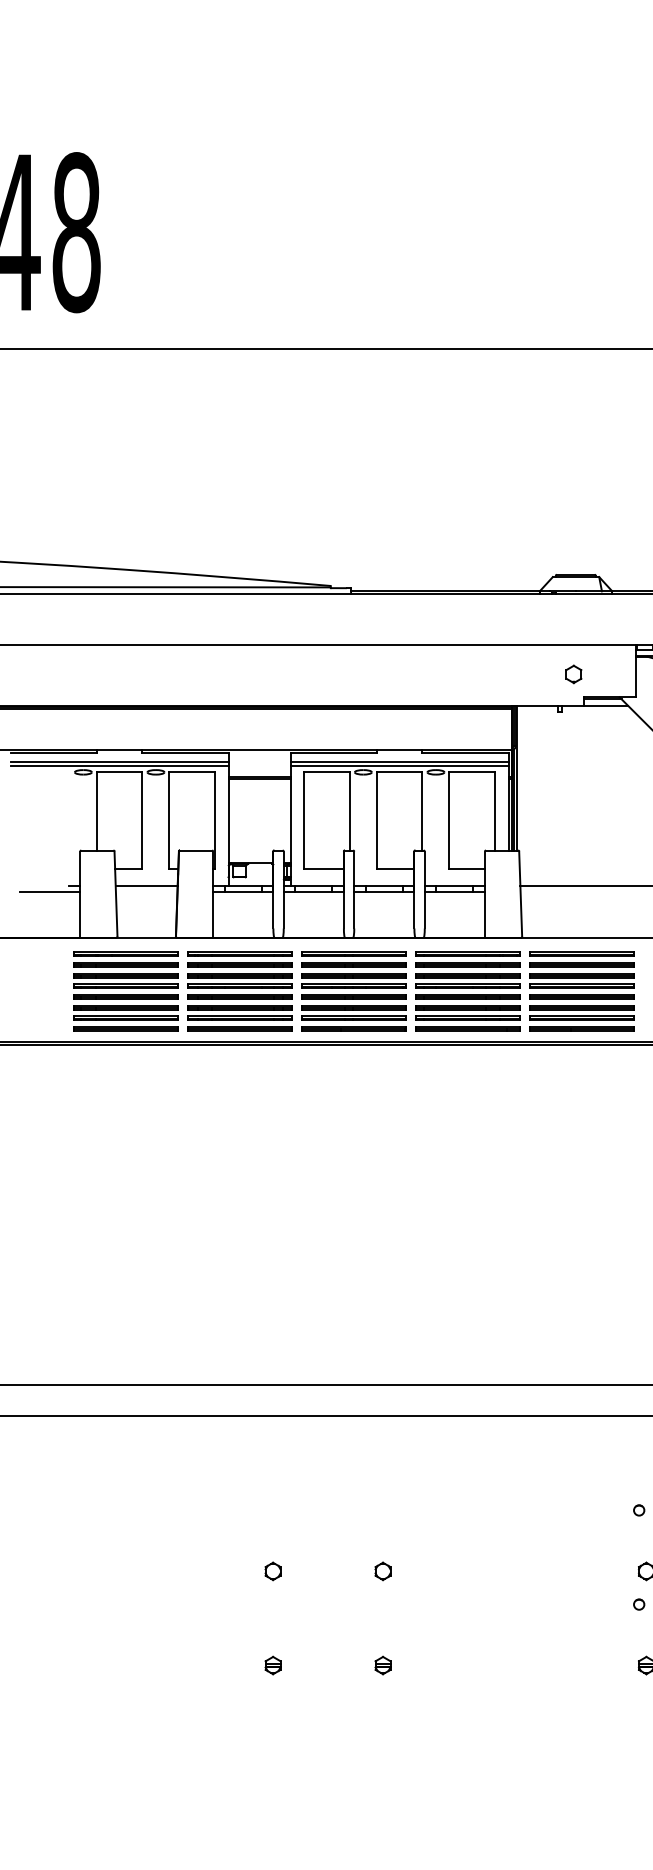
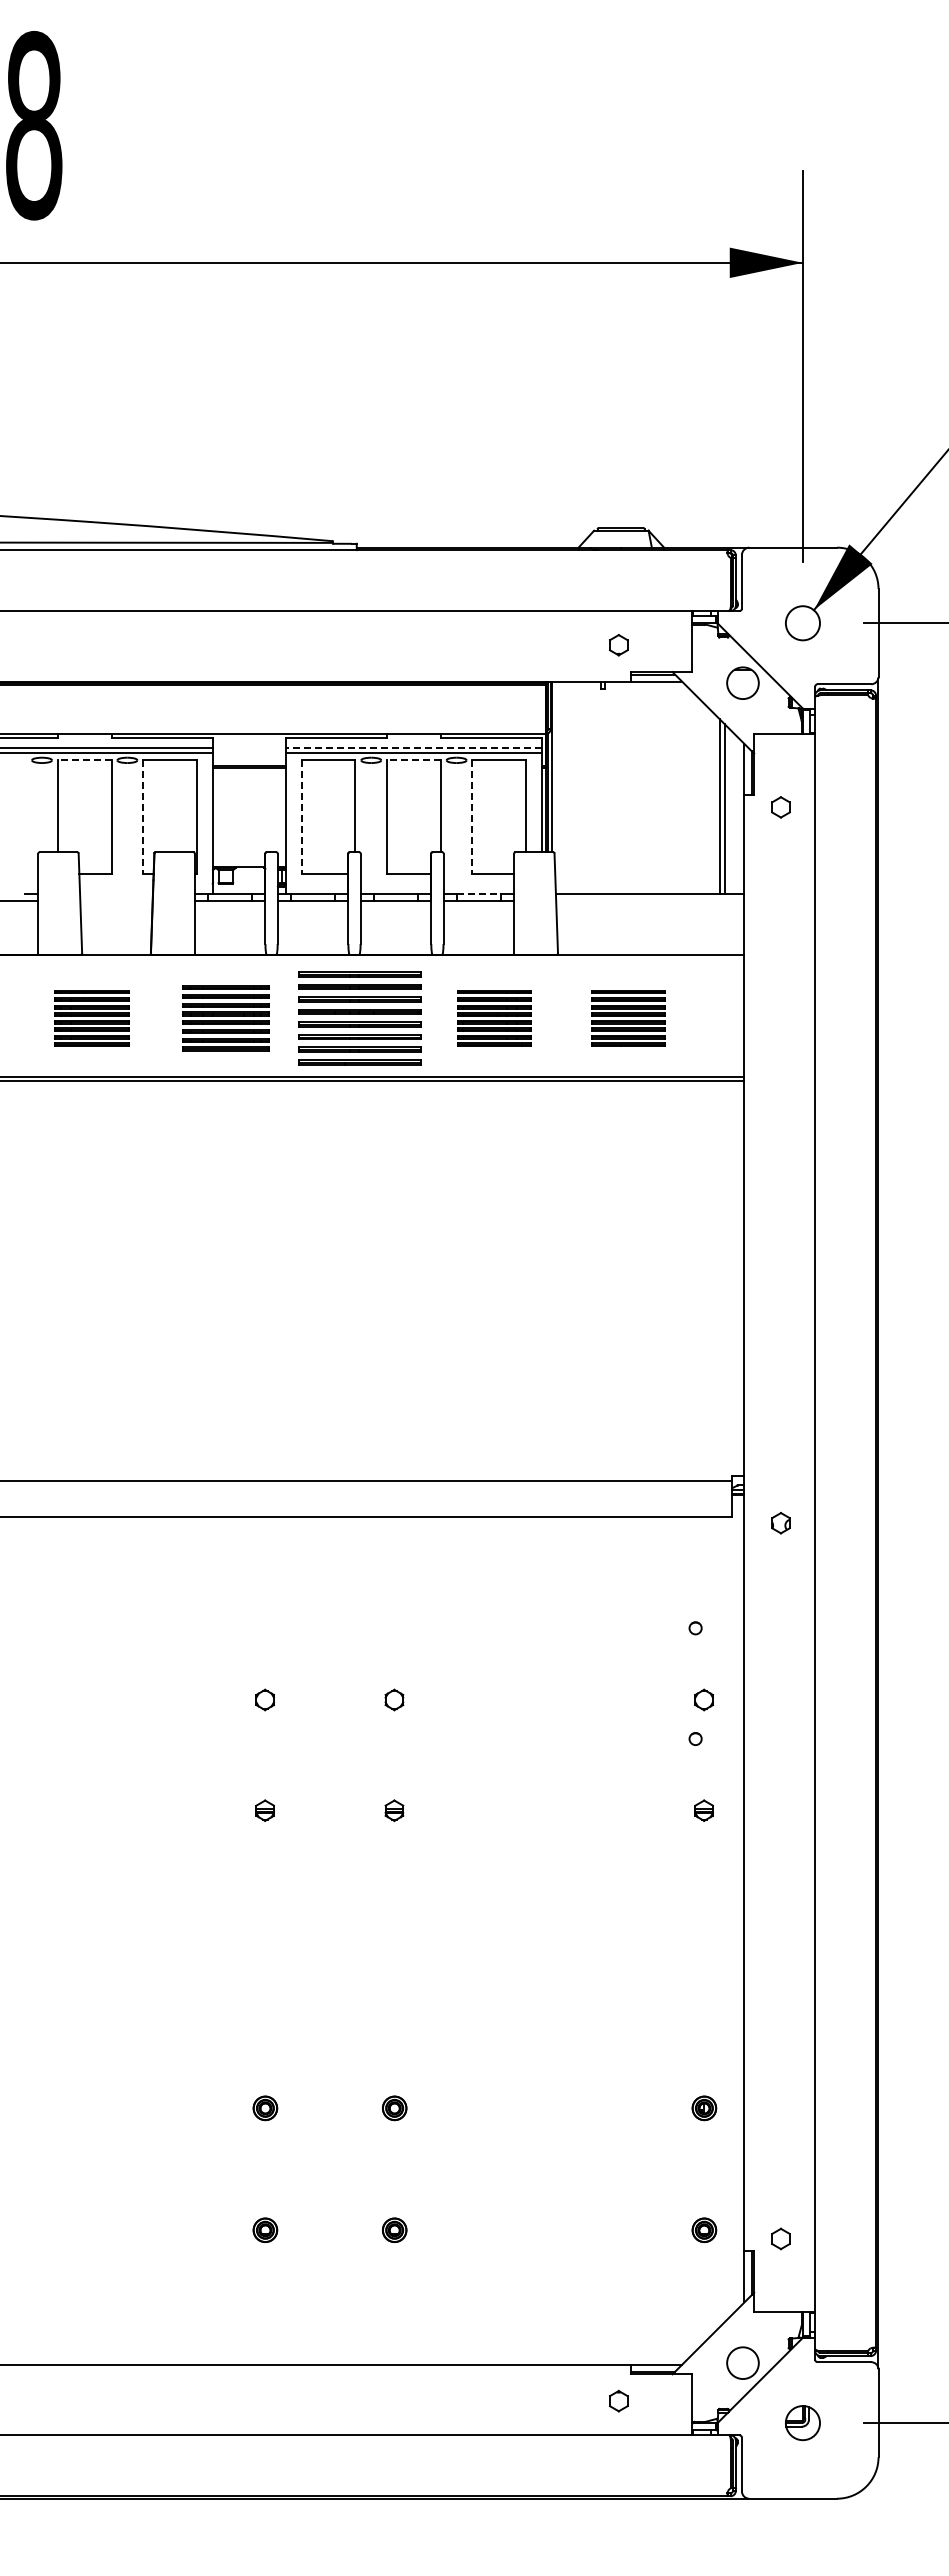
line: (399, 761) -> (413, 747), solid -> dashed
line: (119, 771) -> (84, 759), solid -> dashed
line: (399, 771) -> (413, 759), solid -> dashed
line: (169, 820) -> (143, 817), solid -> dashed
line: (304, 820) -> (301, 817), solid -> dashed
line: (449, 820) -> (472, 817), solid -> dashed
line: (454, 885) -> (478, 893), solid -> dashed
line: (146, 886) -> (116, 894), removed
part: (125, 991) -> (91, 1018), size x0.6
part: (239, 991) -> (225, 1018), size x0.7
part: (467, 991) -> (493, 1018), size x0.6
part: (582, 991) -> (628, 1018), size x0.6

